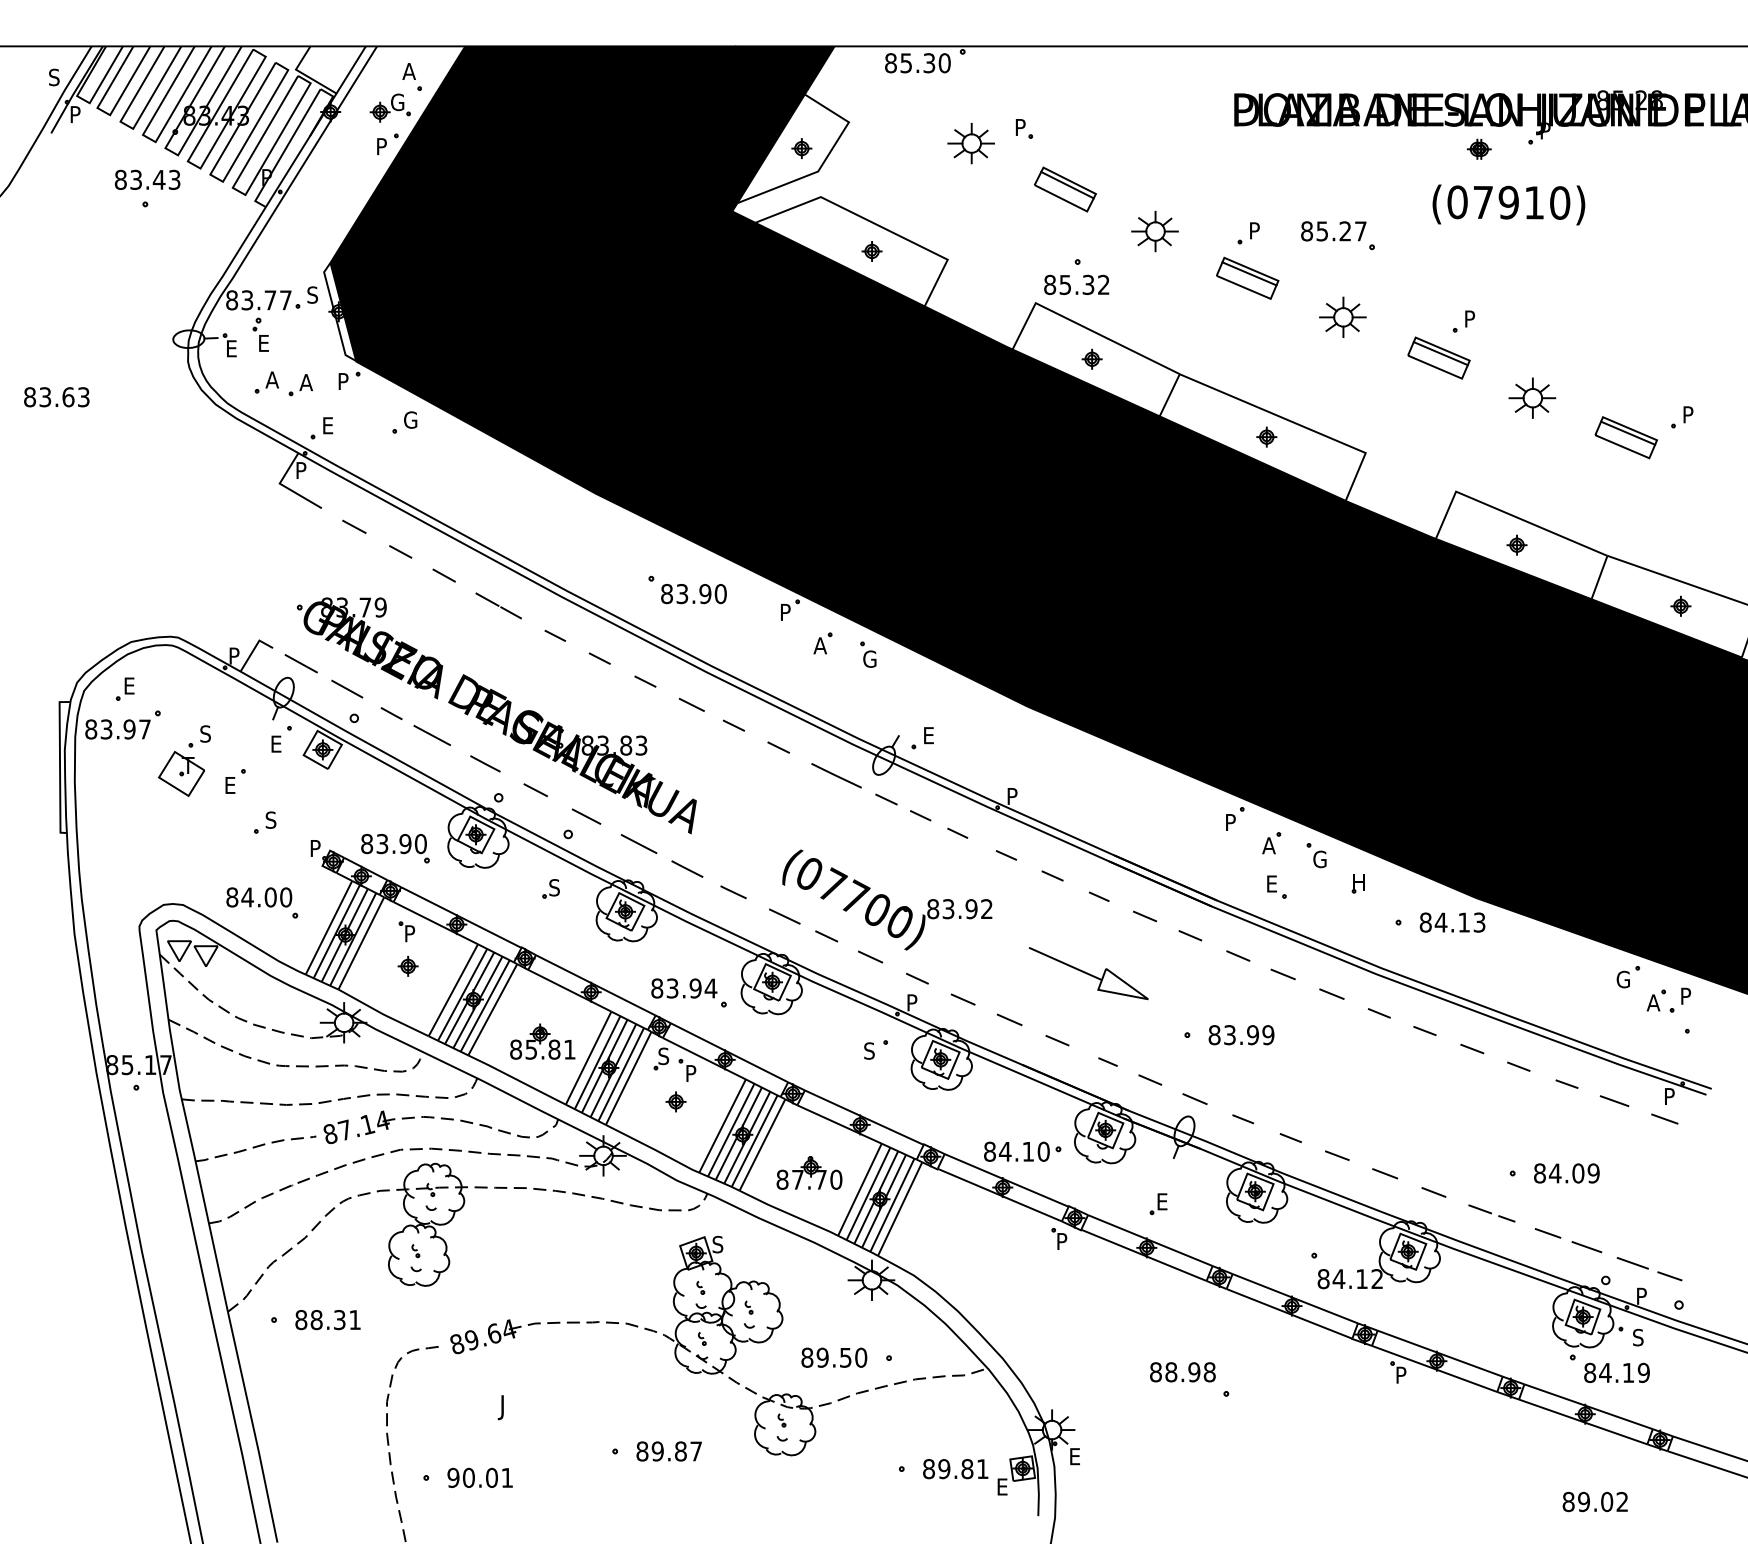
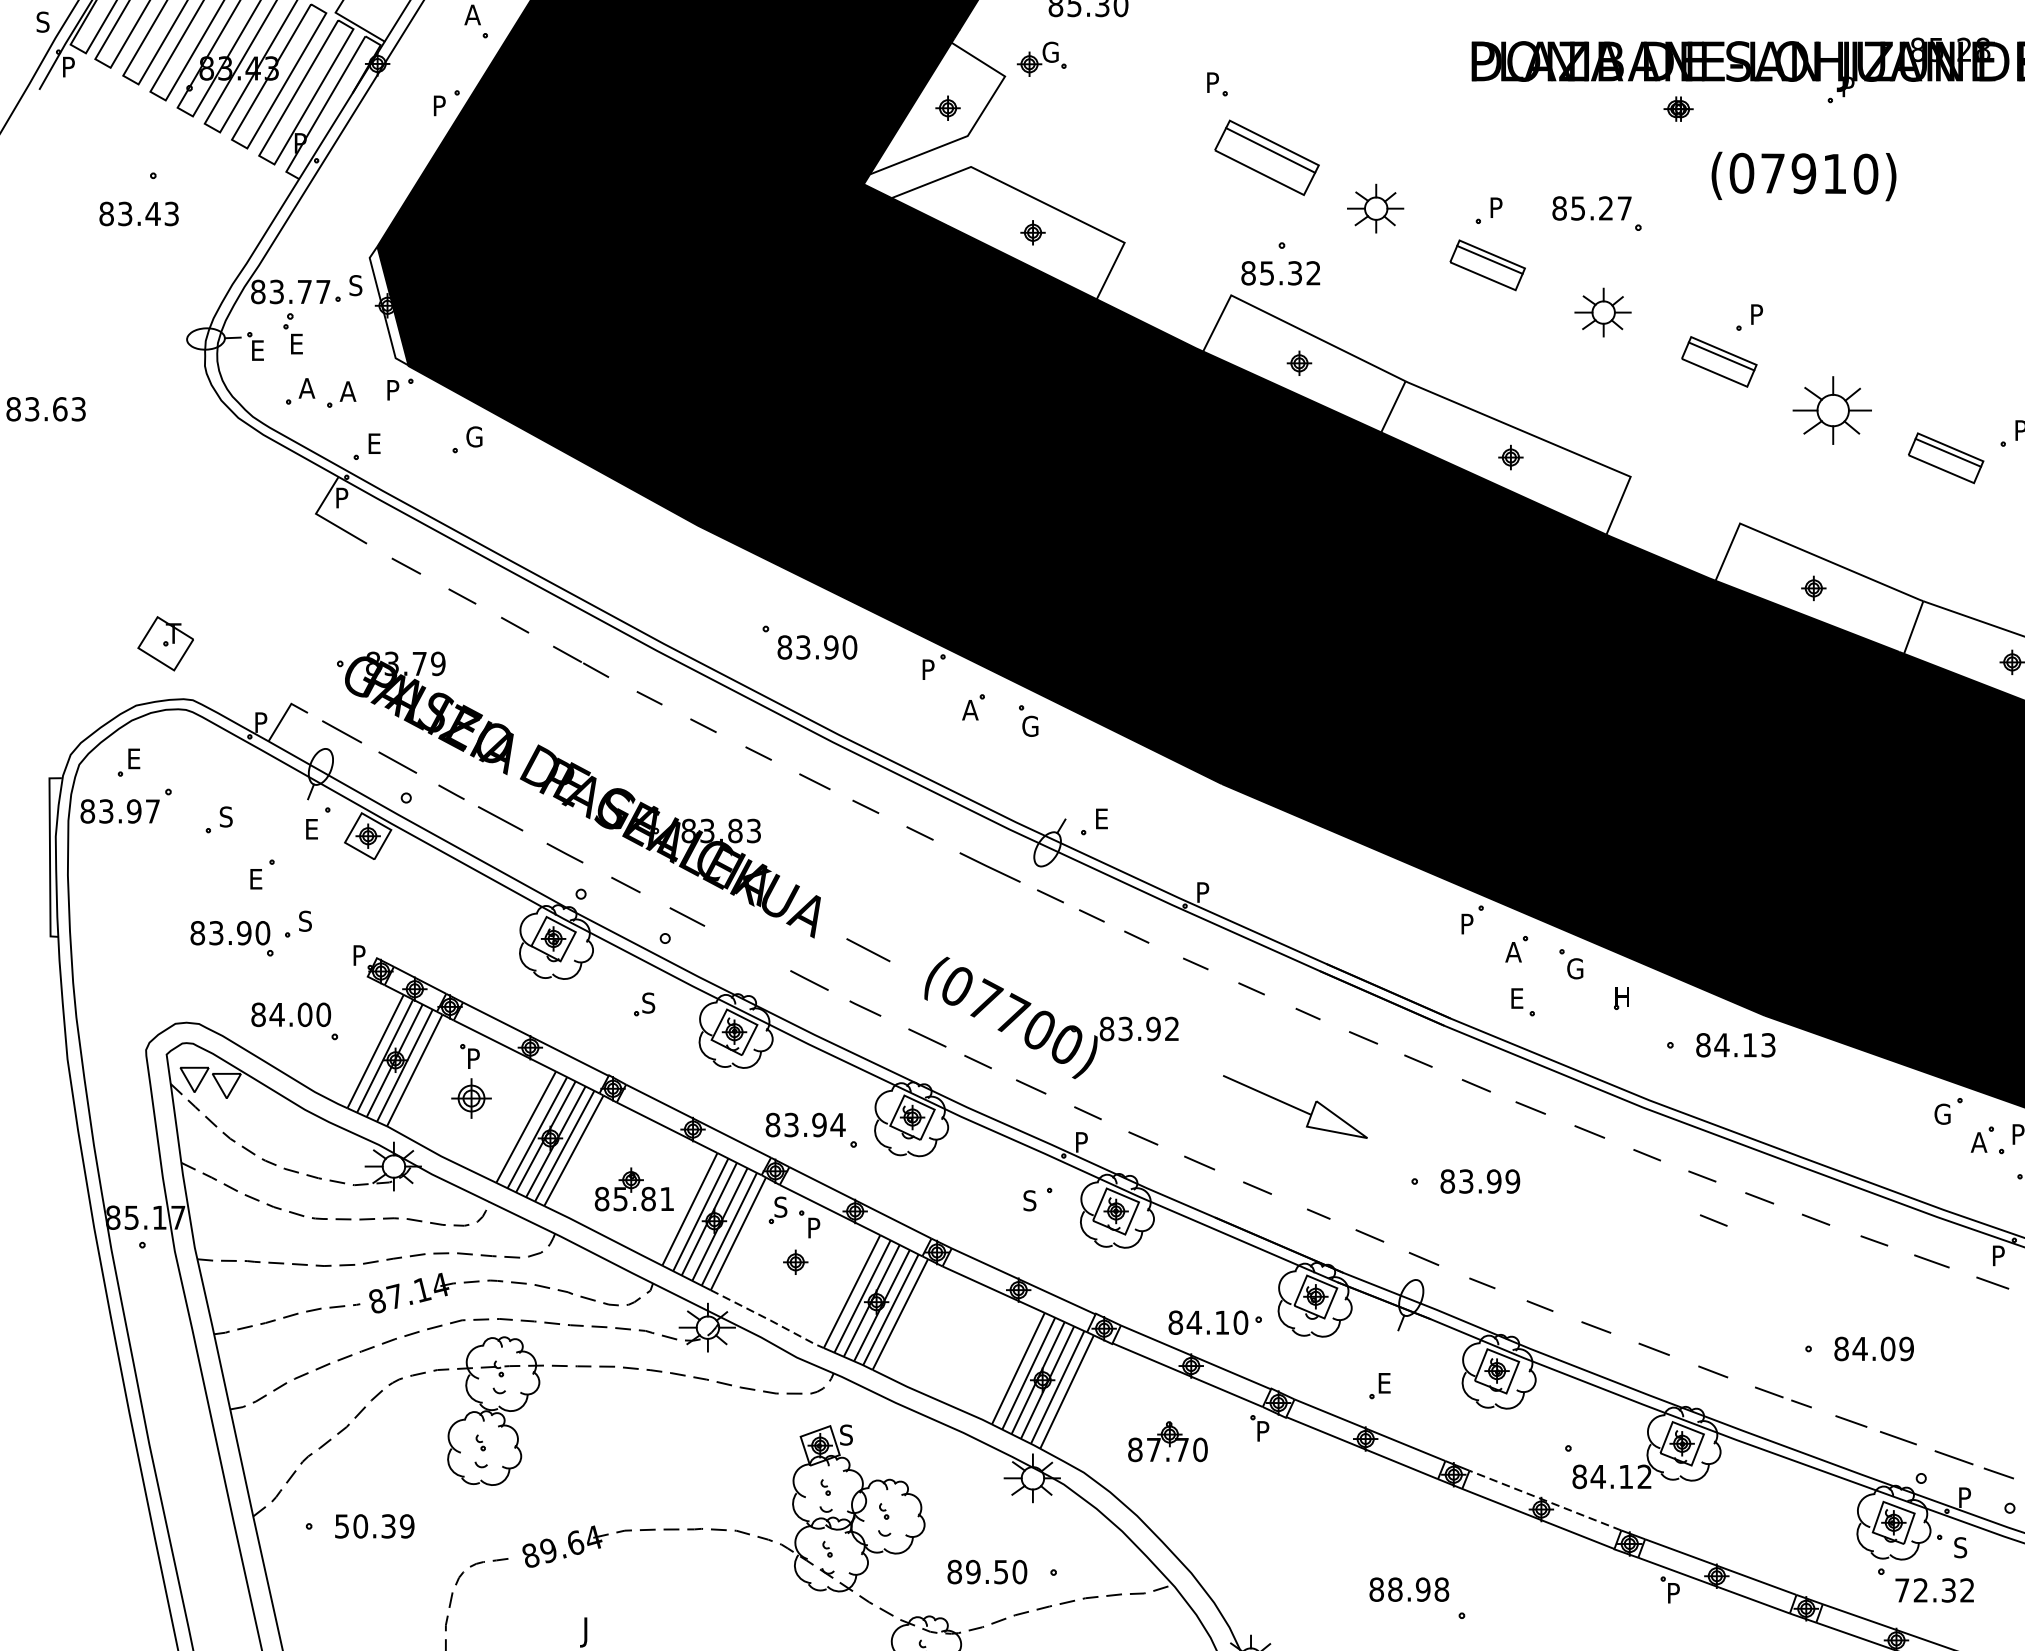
part: (389, 107) -> (1040, 58), moved
part: (970, 143) -> (1152, 102), removed
part: (1479, 148) -> (1678, 108), moved
text: (147, 179) -> (138, 213), moved
part: (1065, 189) -> (1267, 157), size x1.4
part: (1532, 397) -> (1832, 409), size x1.4
part: (181, 773) -> (165, 643), moved
line: (638, 844) -> (867, 950), moved
part: (395, 848) -> (232, 938), moved
part: (407, 965) -> (470, 1097), size x1.6
line: (1433, 1067) -> (1712, 1220), added
line: (653, 1149) -> (768, 1319), solid -> dashed
part: (809, 1172) -> (1167, 1441), moved
line: (1294, 1298) -> (1544, 1500), solid -> dashed
text: (328, 1320) -> (375, 1526), 88.31 -> 50.39
text: (1616, 1372) -> (1934, 1589), 84.19 -> 72.32

